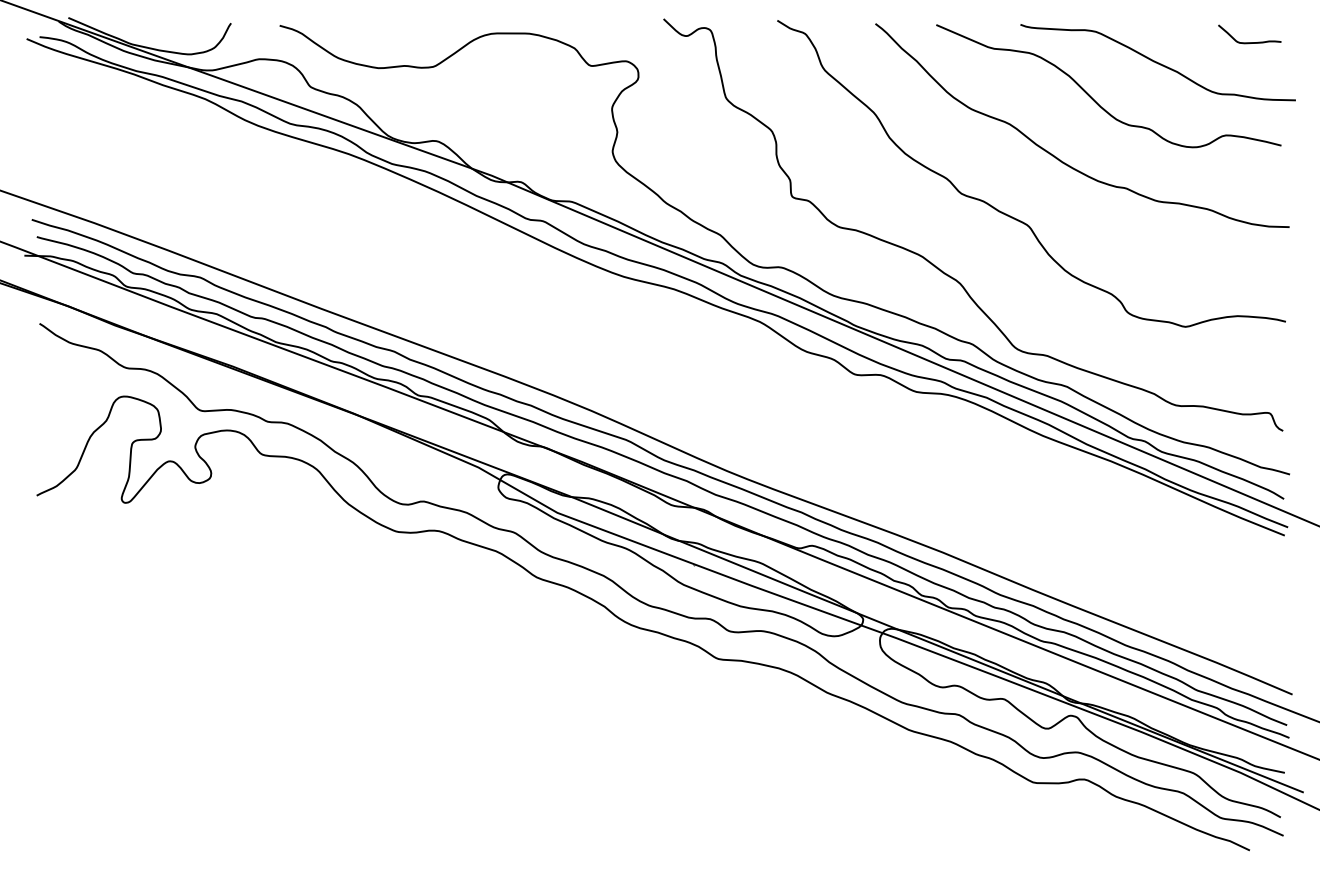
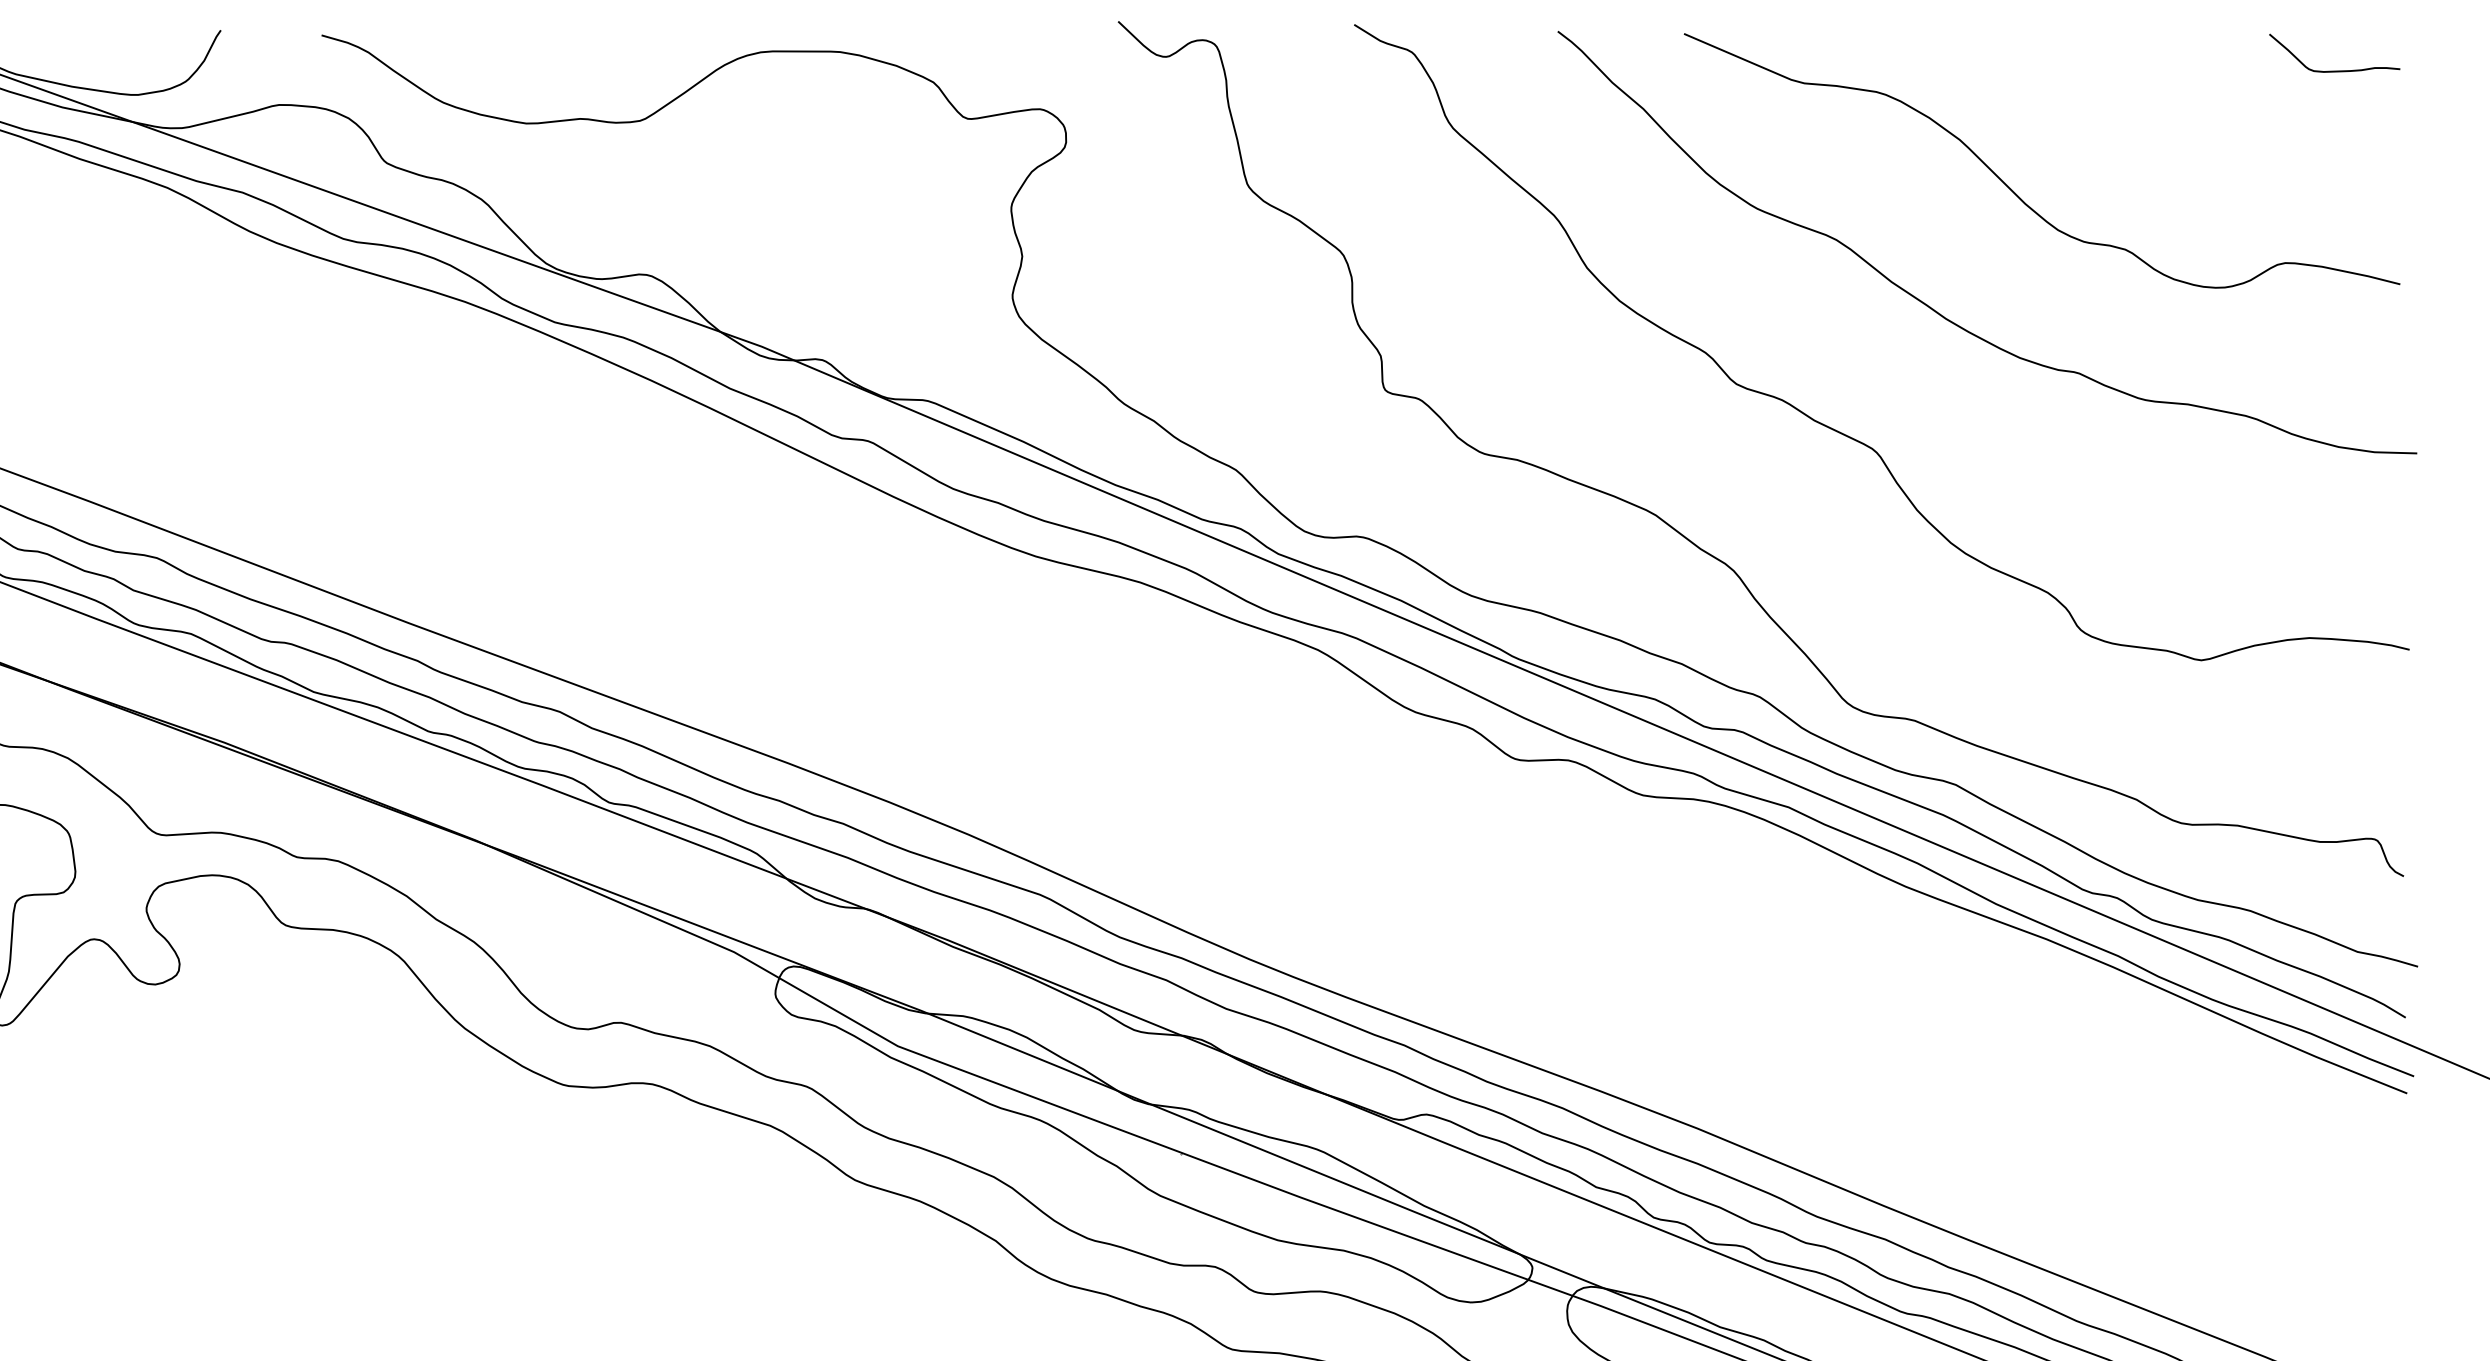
curve: (1157, 62) -> (2143, 111), removed

